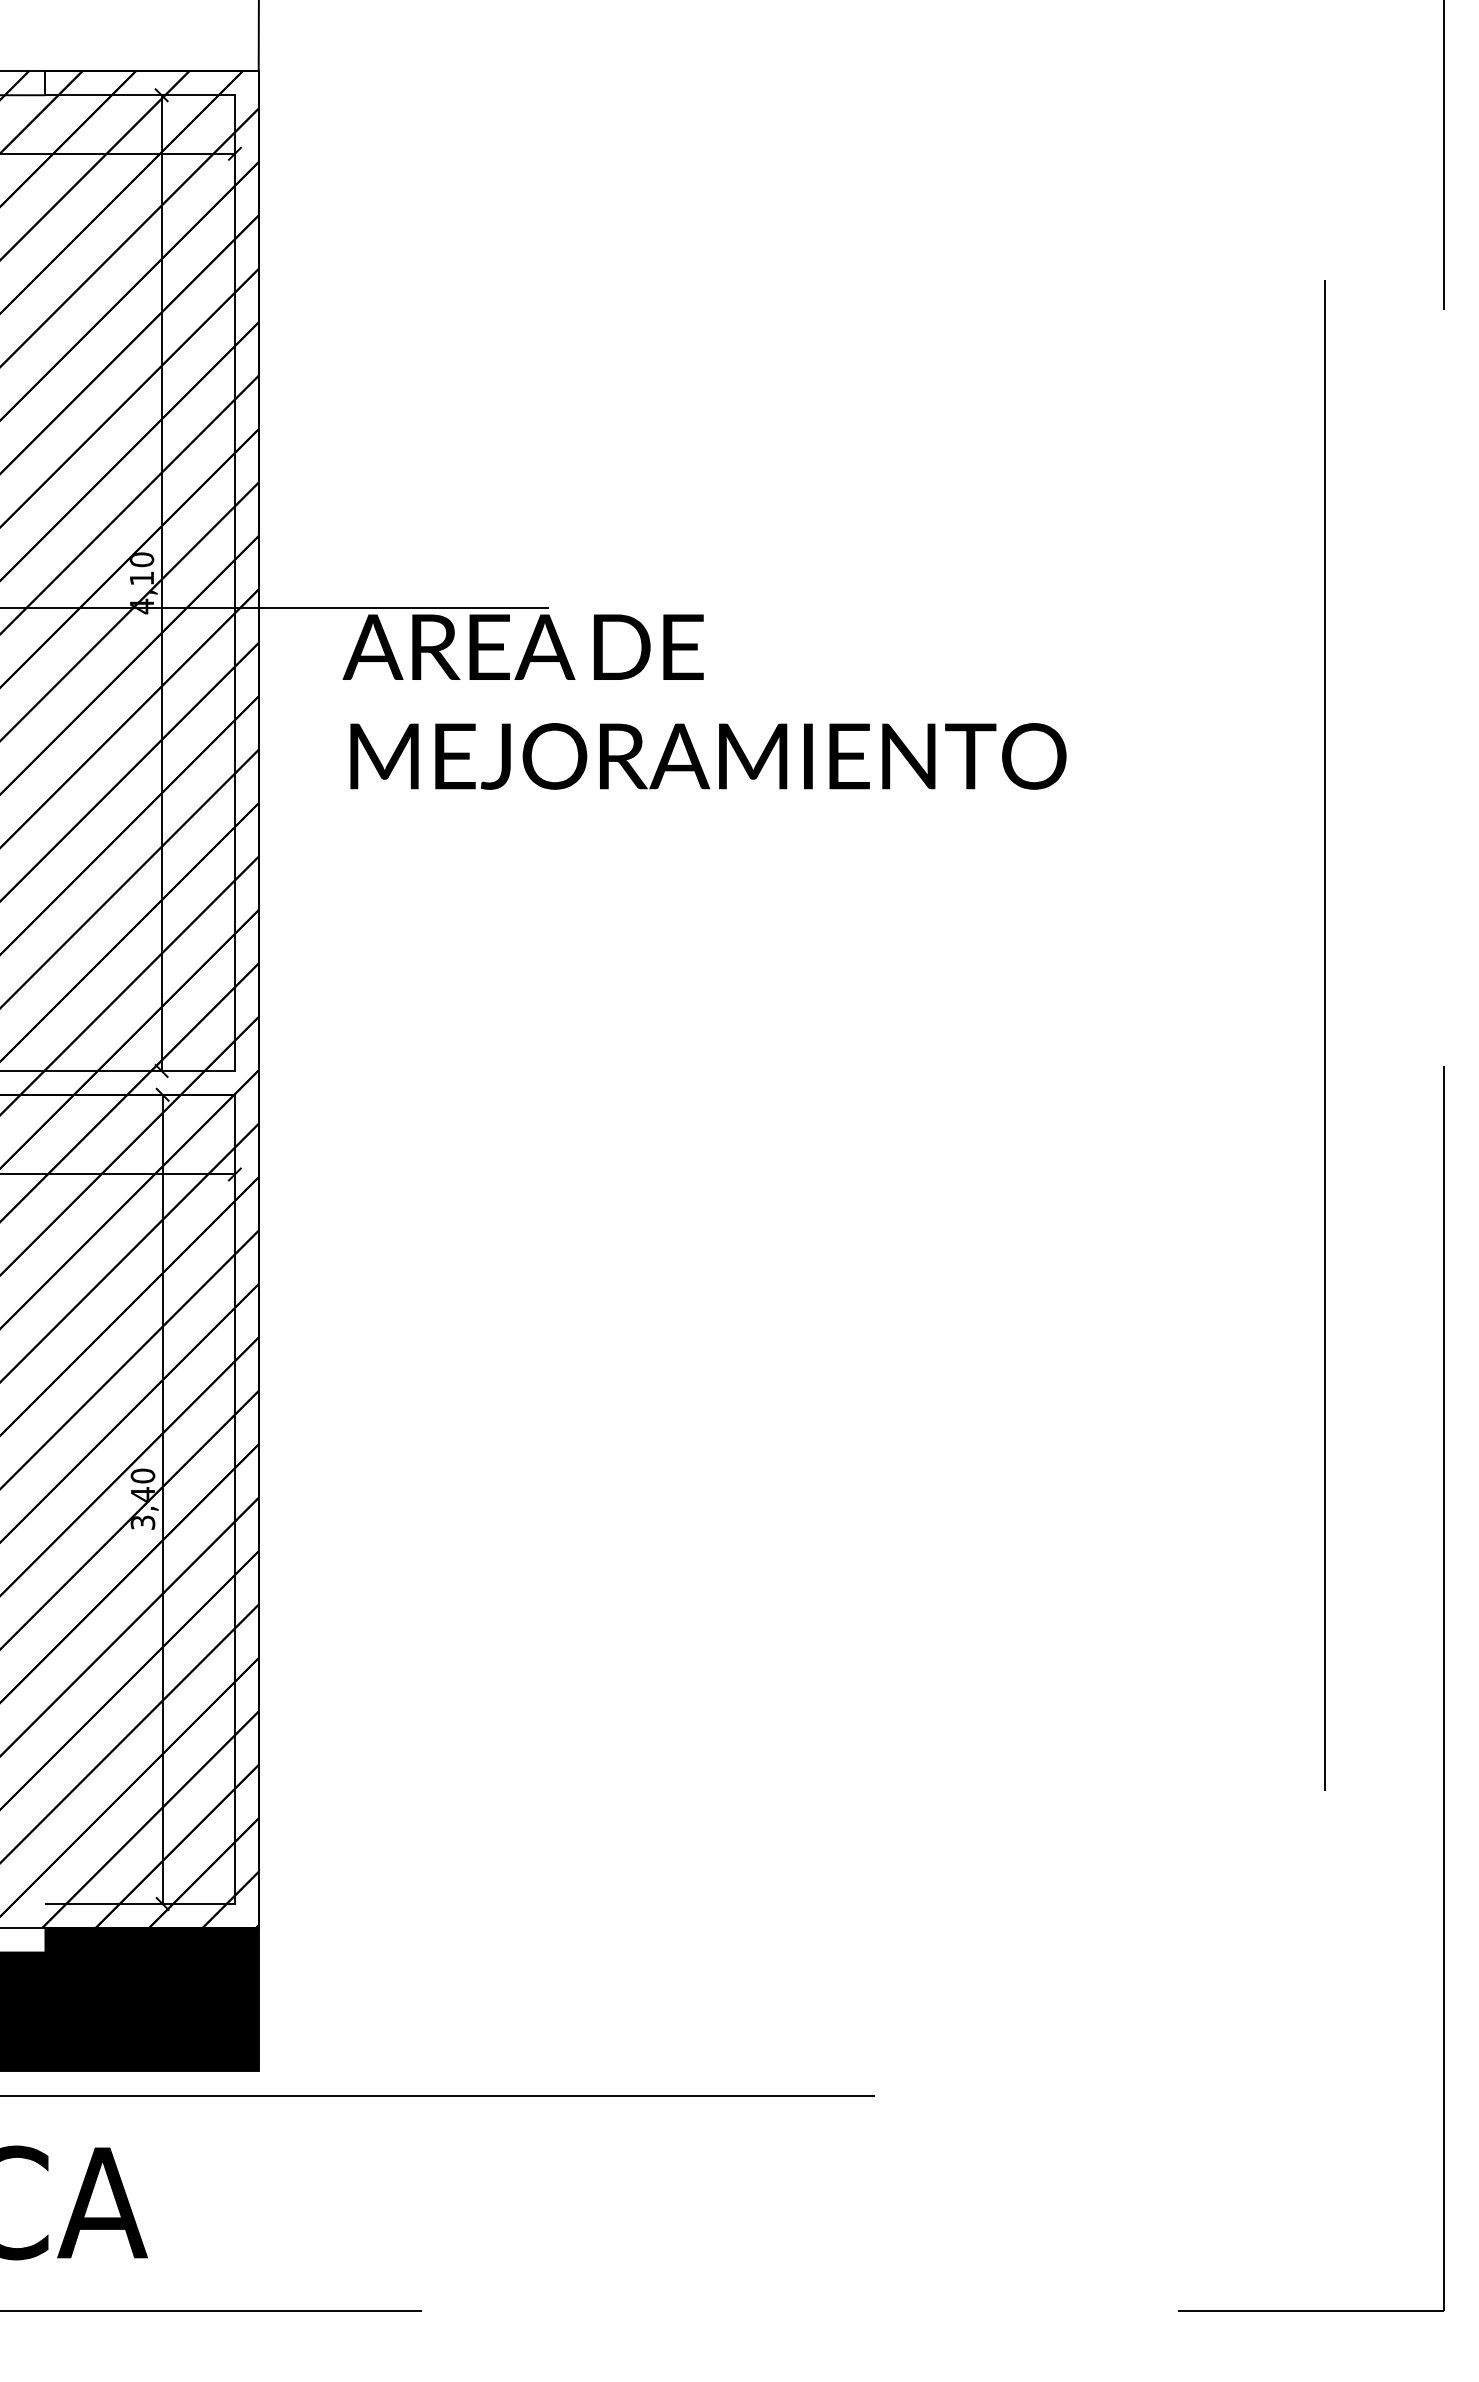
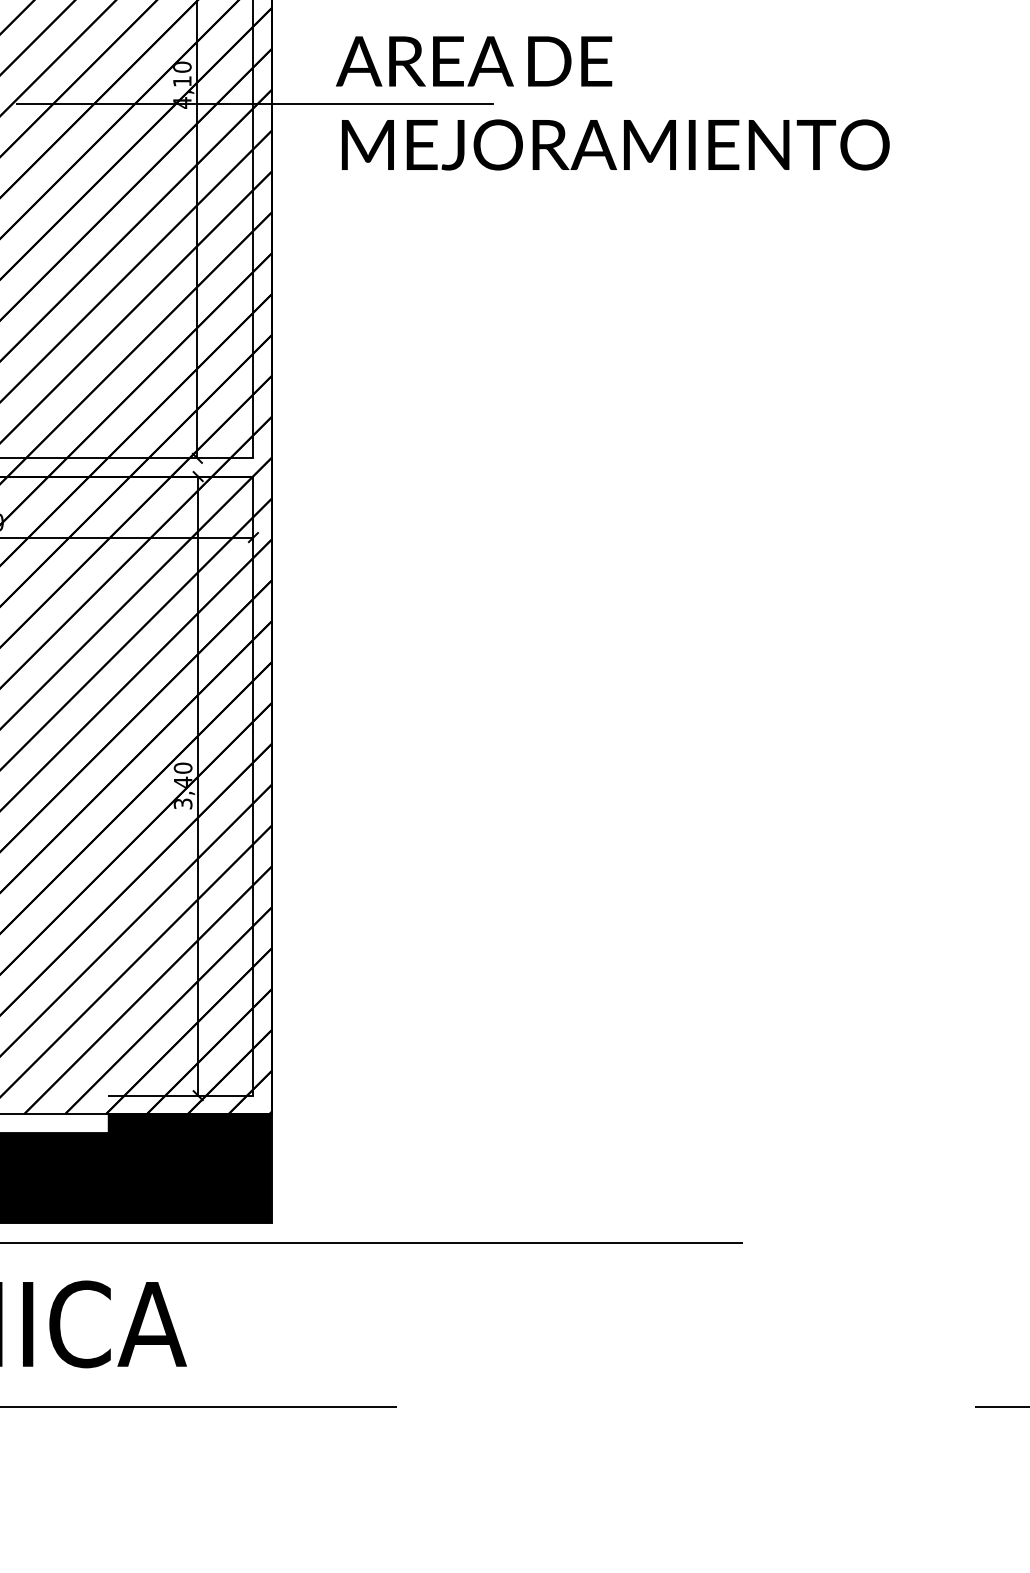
text: (704, 701) -> (612, 102), moved

